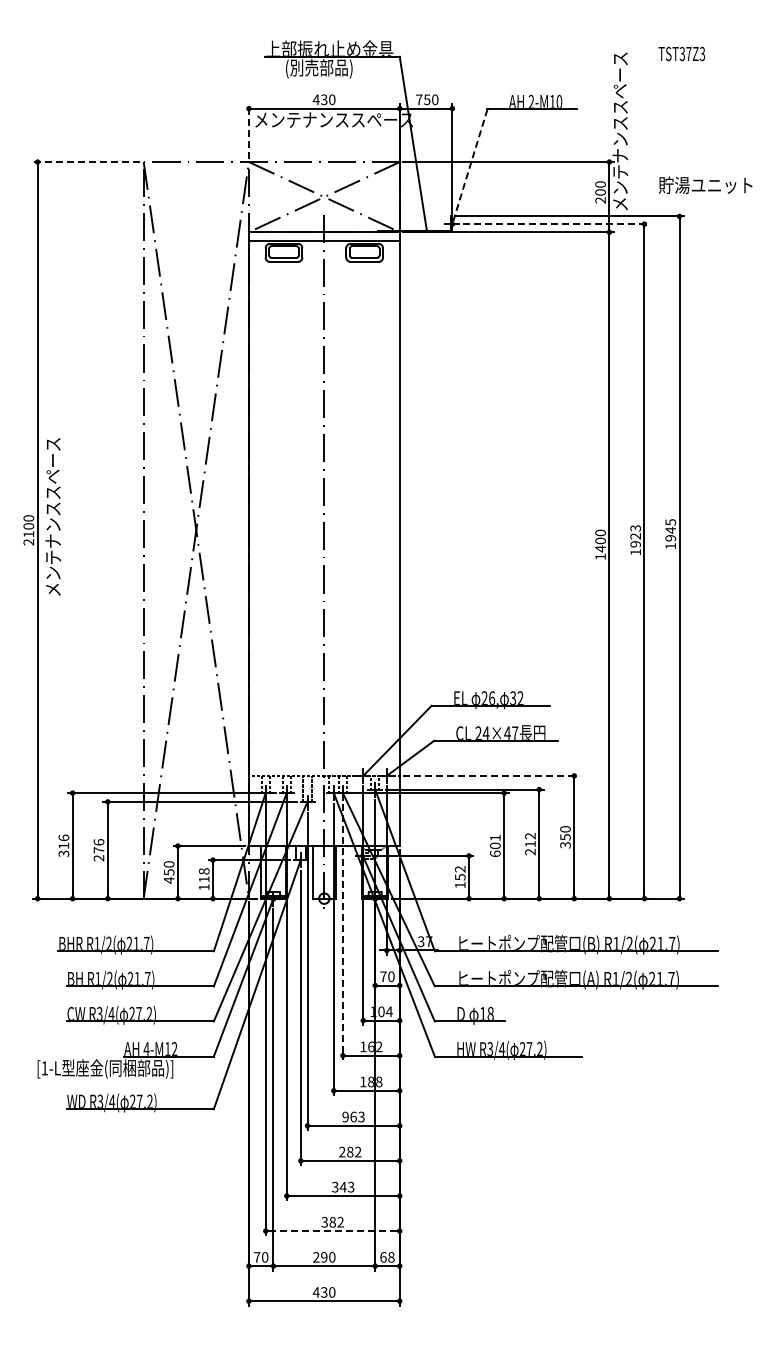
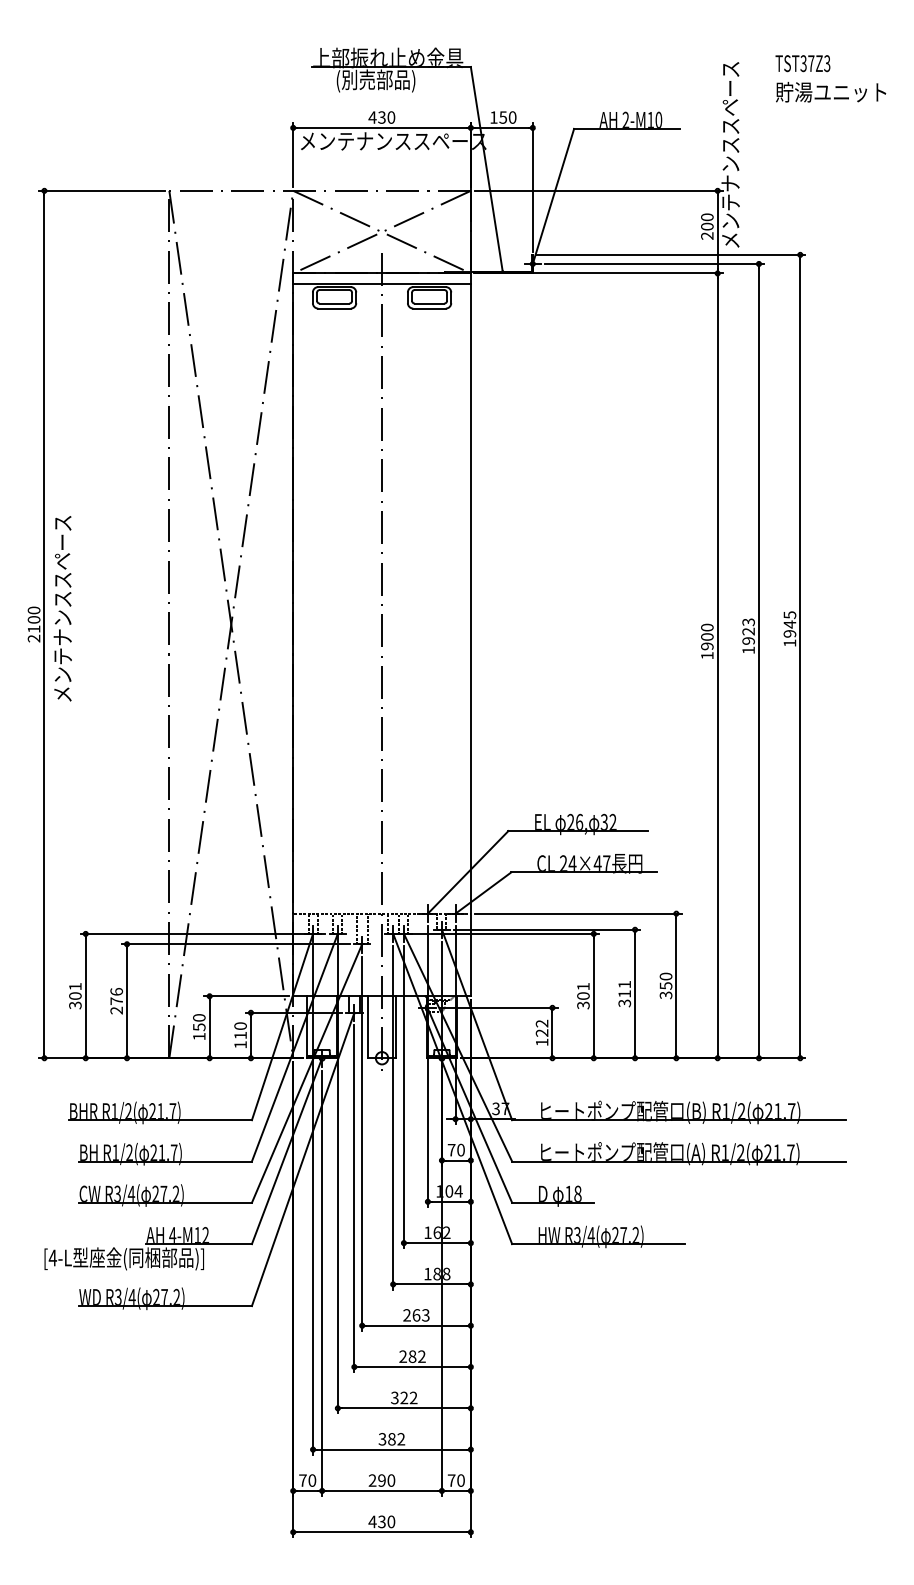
text: (419, 99) -> (494, 117), 750 -> 150
line: (248, 130) -> (292, 153), dashed -> solid
line: (86, 162) -> (101, 191), dashed -> solid
line: (469, 166) -> (552, 196), dashed -> solid
text: (705, 184) -> (830, 91), moved
line: (555, 224) -> (654, 264), dashed -> solid
text: (600, 548) -> (707, 645), 1400 -> 1900
line: (490, 775) -> (577, 913), dashed -> solid
text: (63, 841) -> (74, 990), 316 -> 301
text: (530, 844) -> (624, 994), 212 -> 311
text: (495, 853) -> (583, 1005), 601 -> 301
text: (204, 871) -> (240, 1026), 118 -> 110
text: (459, 877) -> (541, 1033), 152 -> 122
text: (169, 879) -> (199, 1035), 450 -> 150
line: (342, 932) -> (403, 1098), dashed -> solid
text: (44, 1068) -> (52, 1258), [1-L -> [4-L
text: (345, 1117) -> (406, 1315), 963 -> 263
text: (346, 1186) -> (408, 1397), 343 -> 322
line: (333, 1231) -> (392, 1450), dashed -> solid
text: (387, 1257) -> (456, 1480), 68 -> 70

